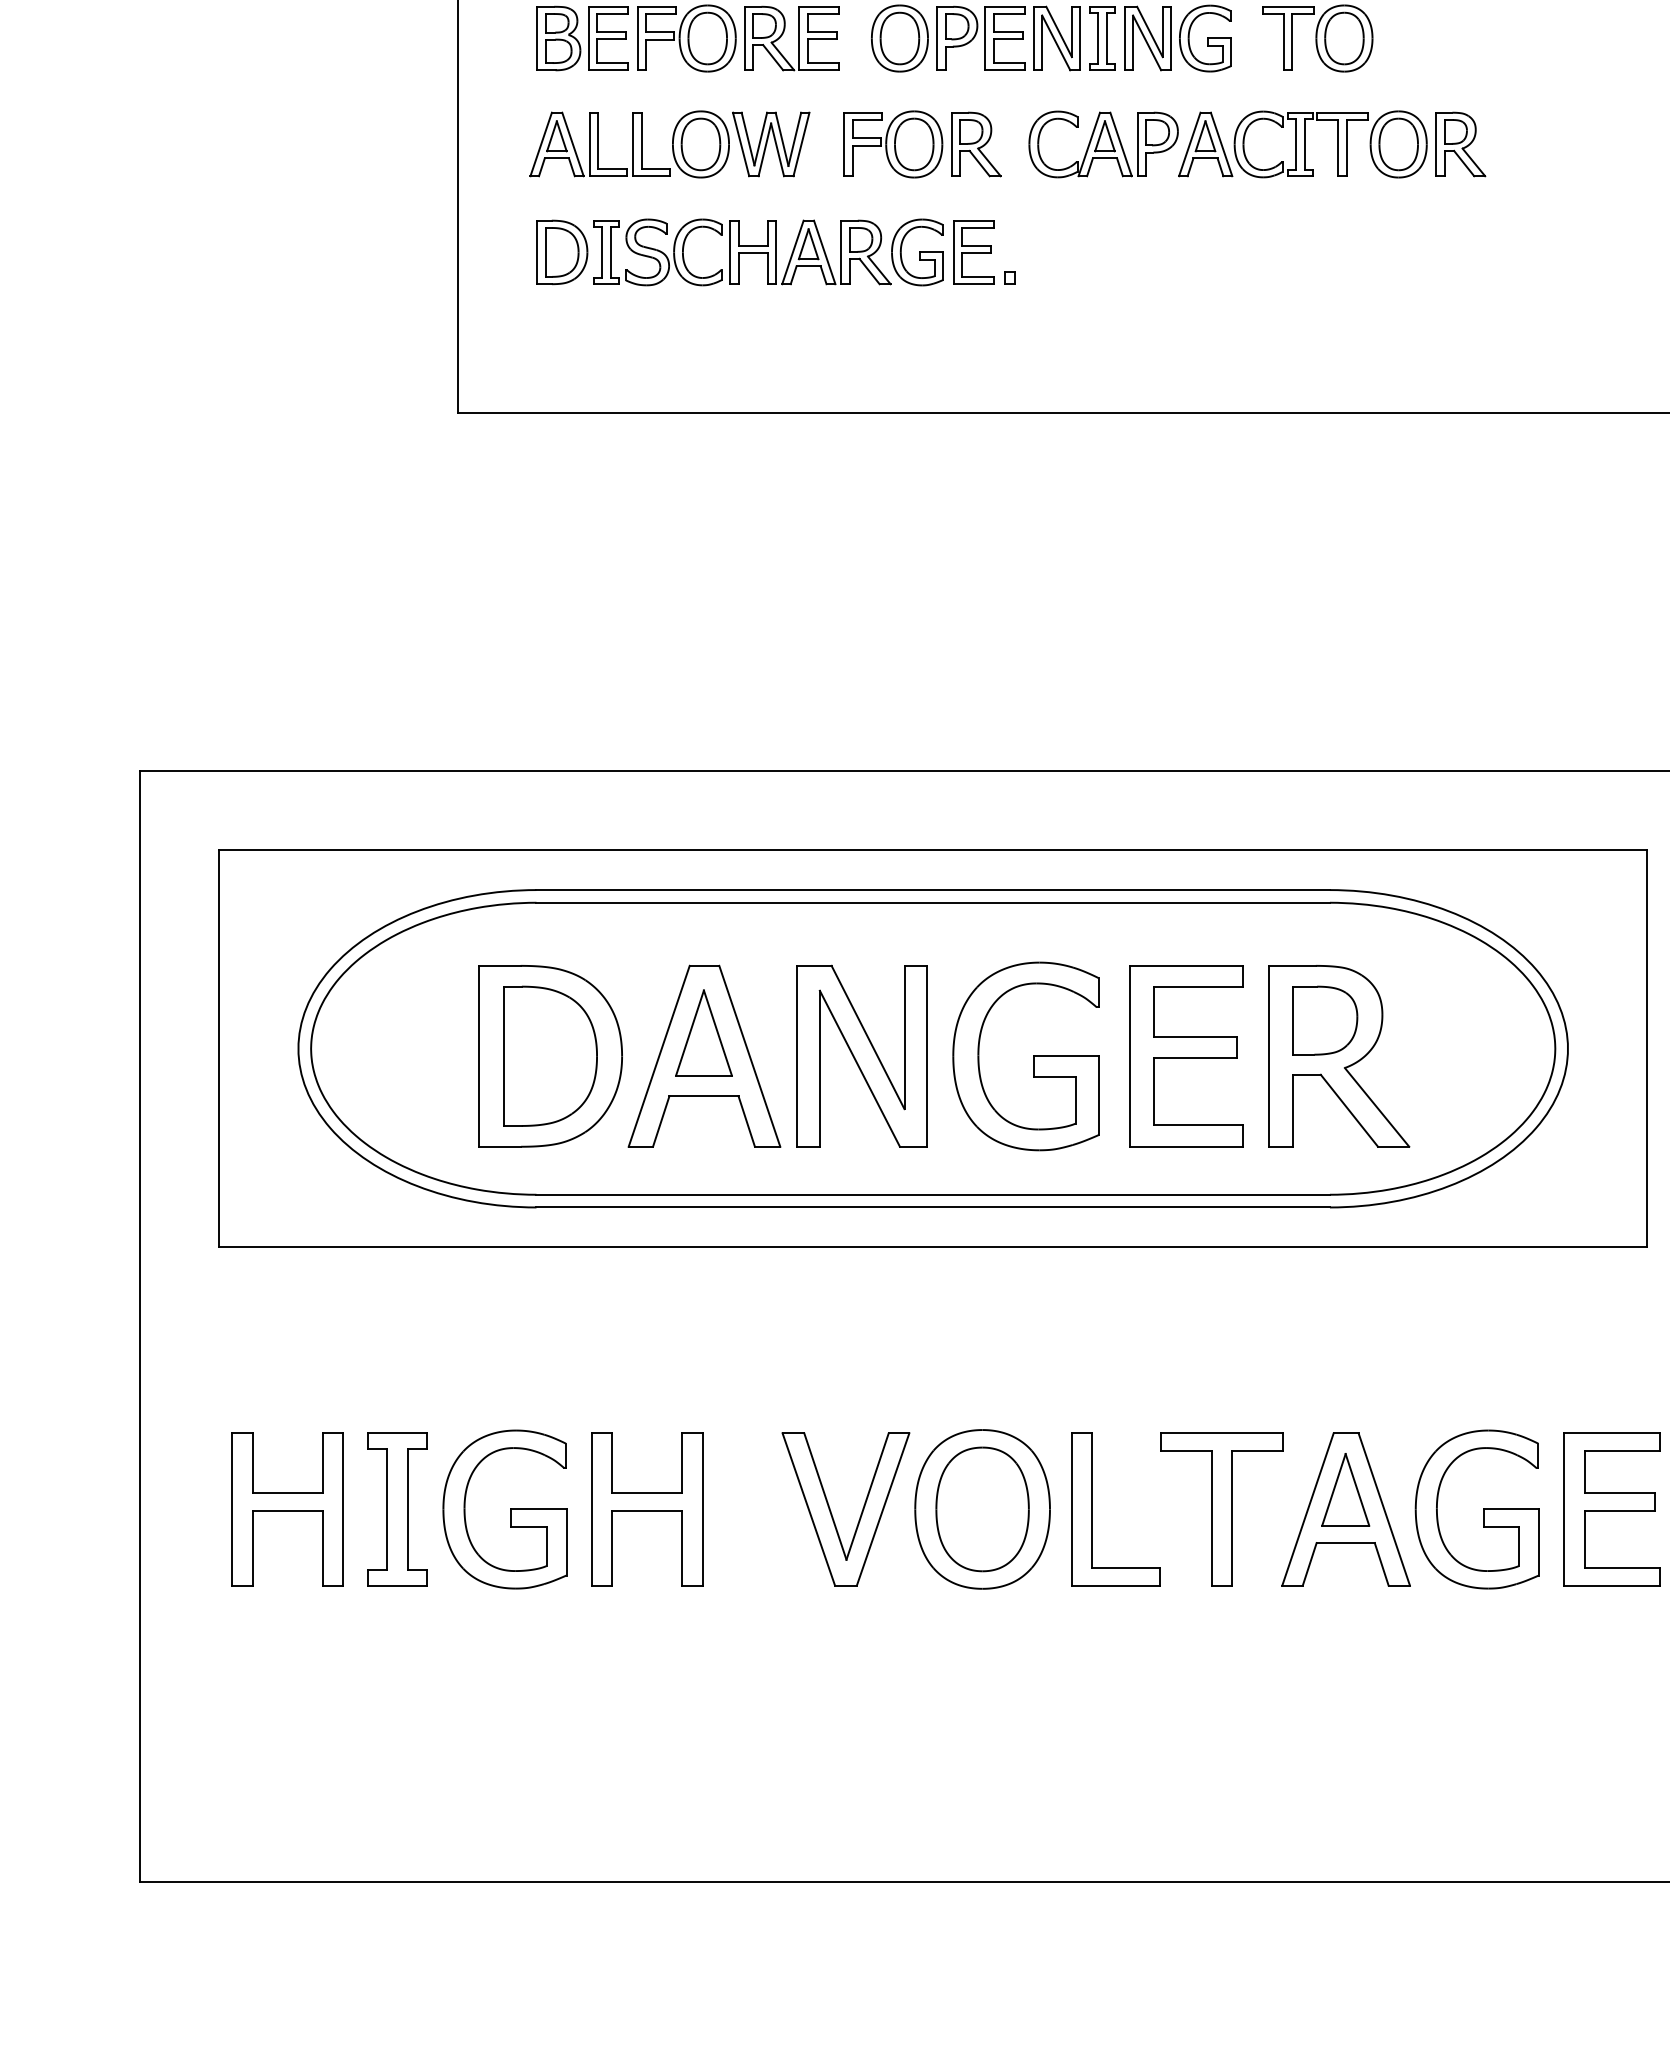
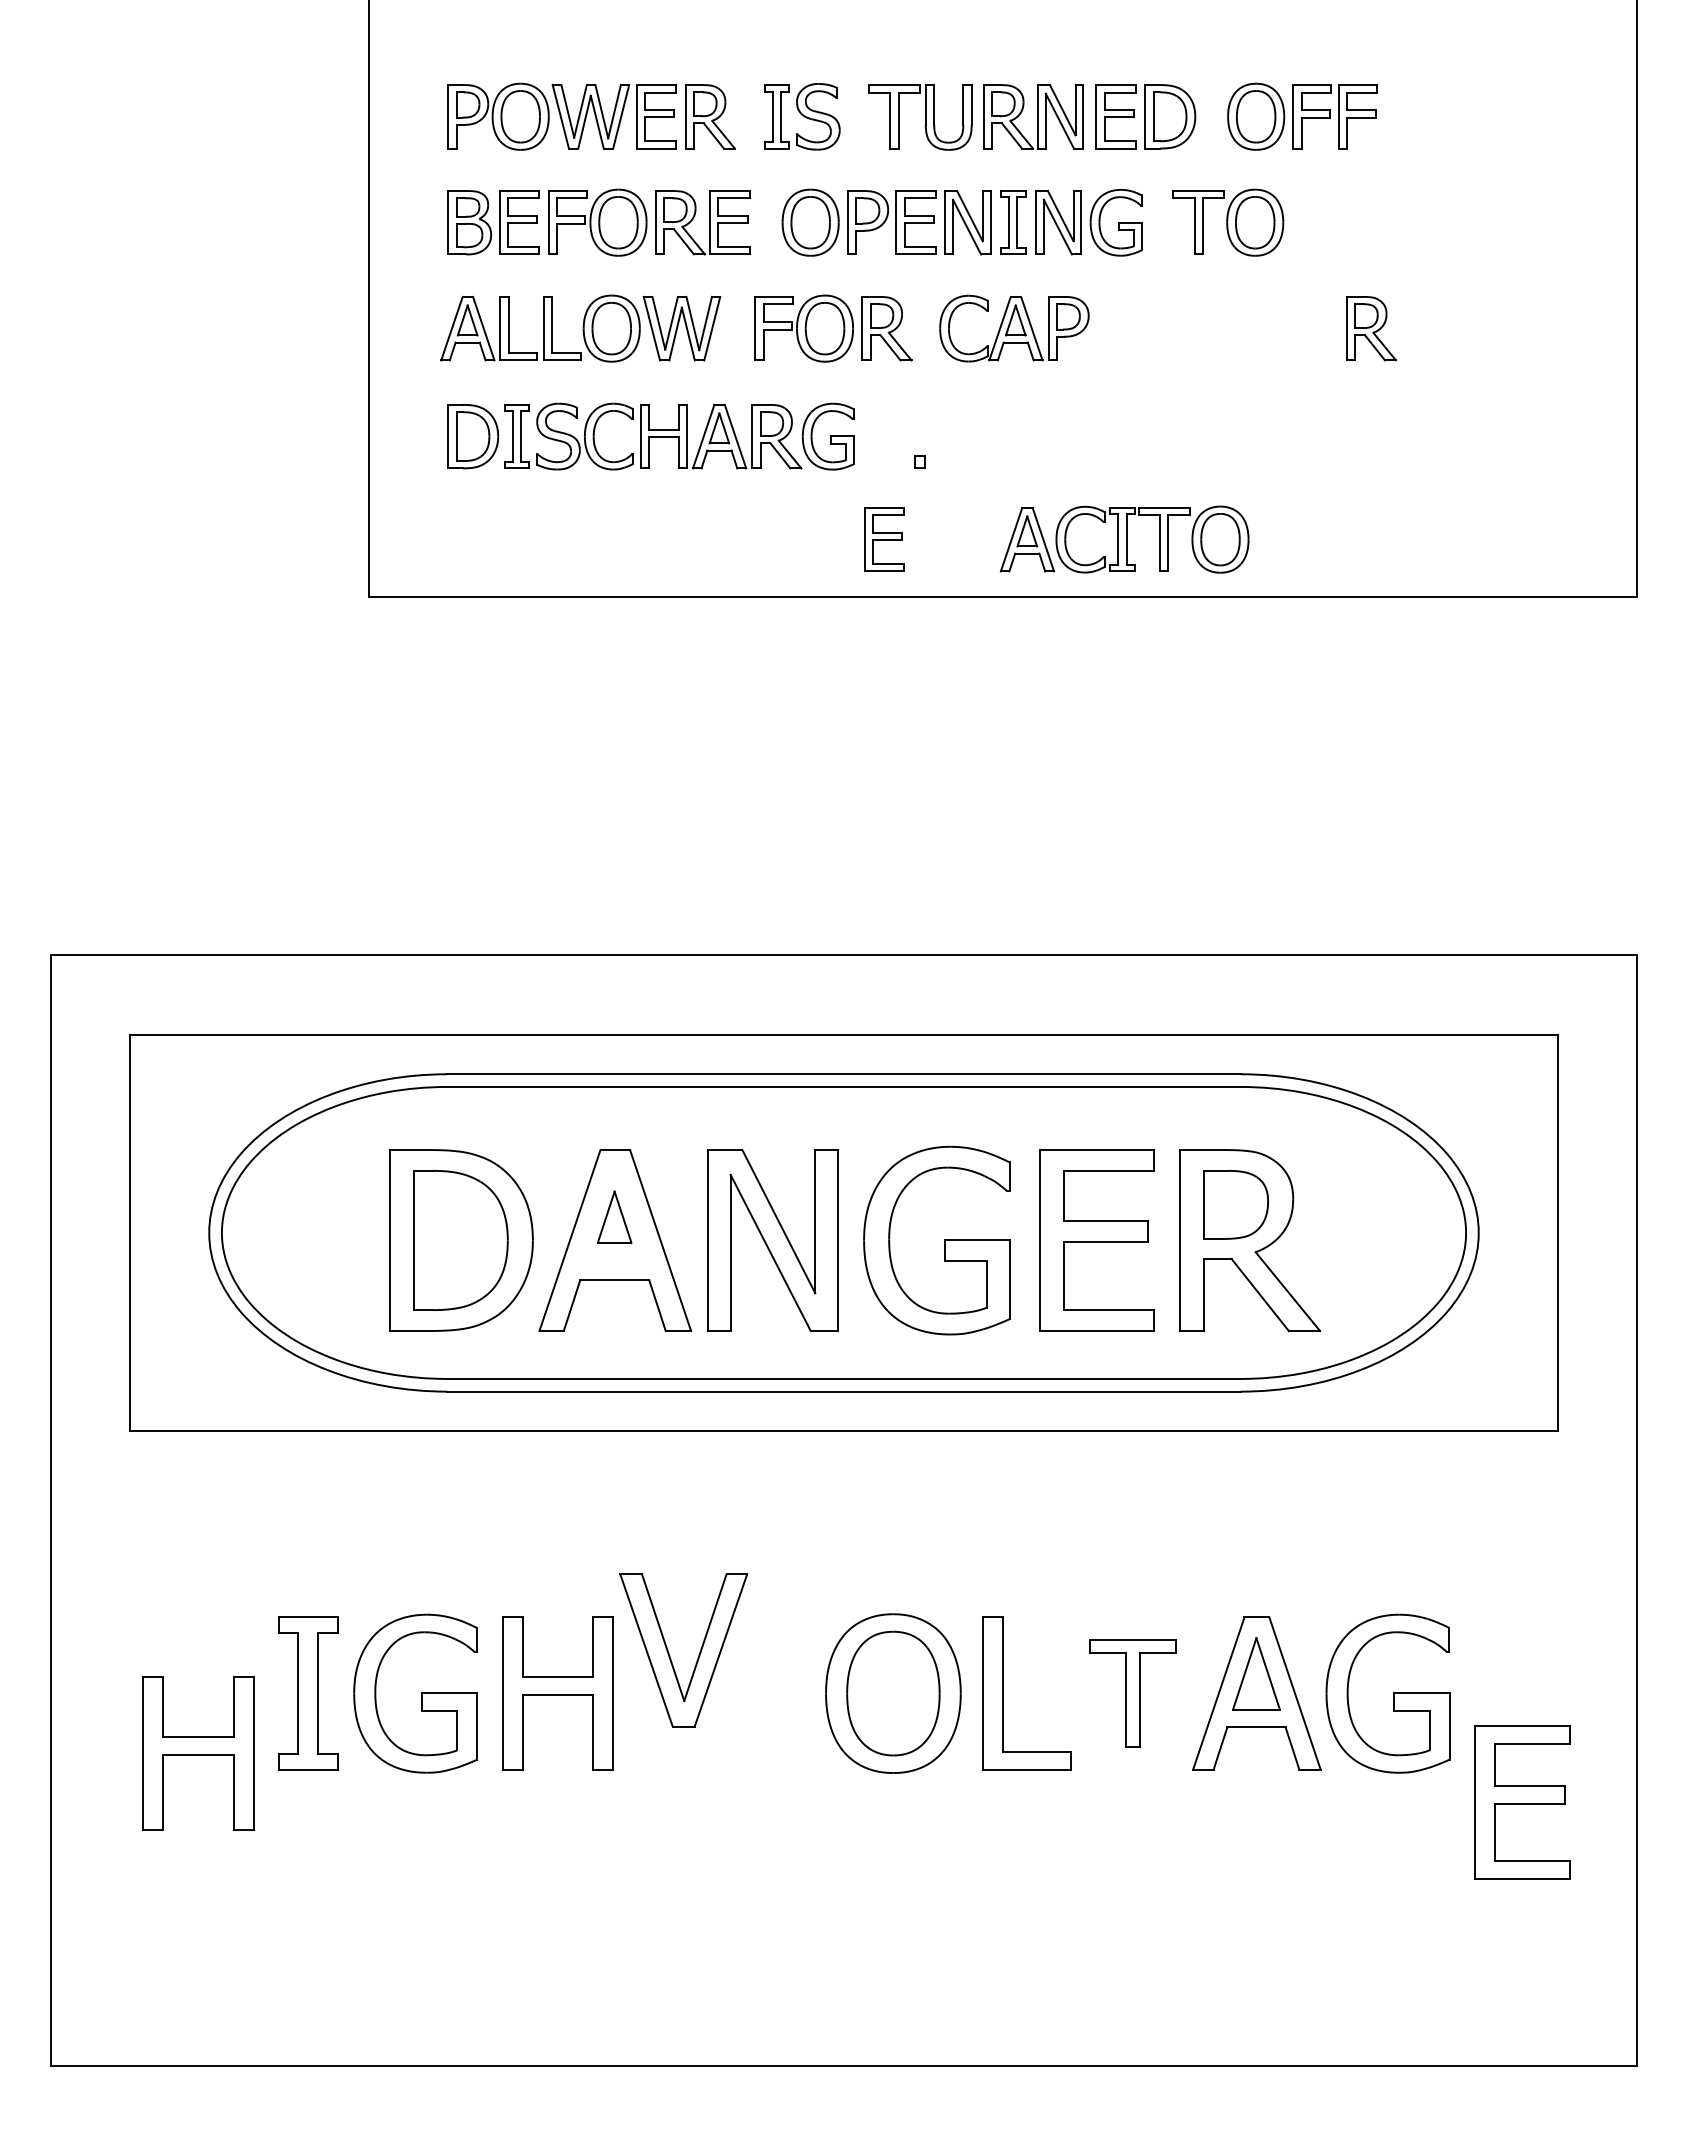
part: (1302, 144) -> (1124, 539), moved
part: (973, 252) -> (884, 539), moved
part: (703, 1032) -> (614, 1216), size x0.6
part: (287, 1509) -> (198, 1753), moved
part: (1221, 1509) -> (1132, 1693), size x0.7
part: (1611, 1509) -> (1522, 1802), moved
part: (832, 1514) -> (670, 1655), moved

